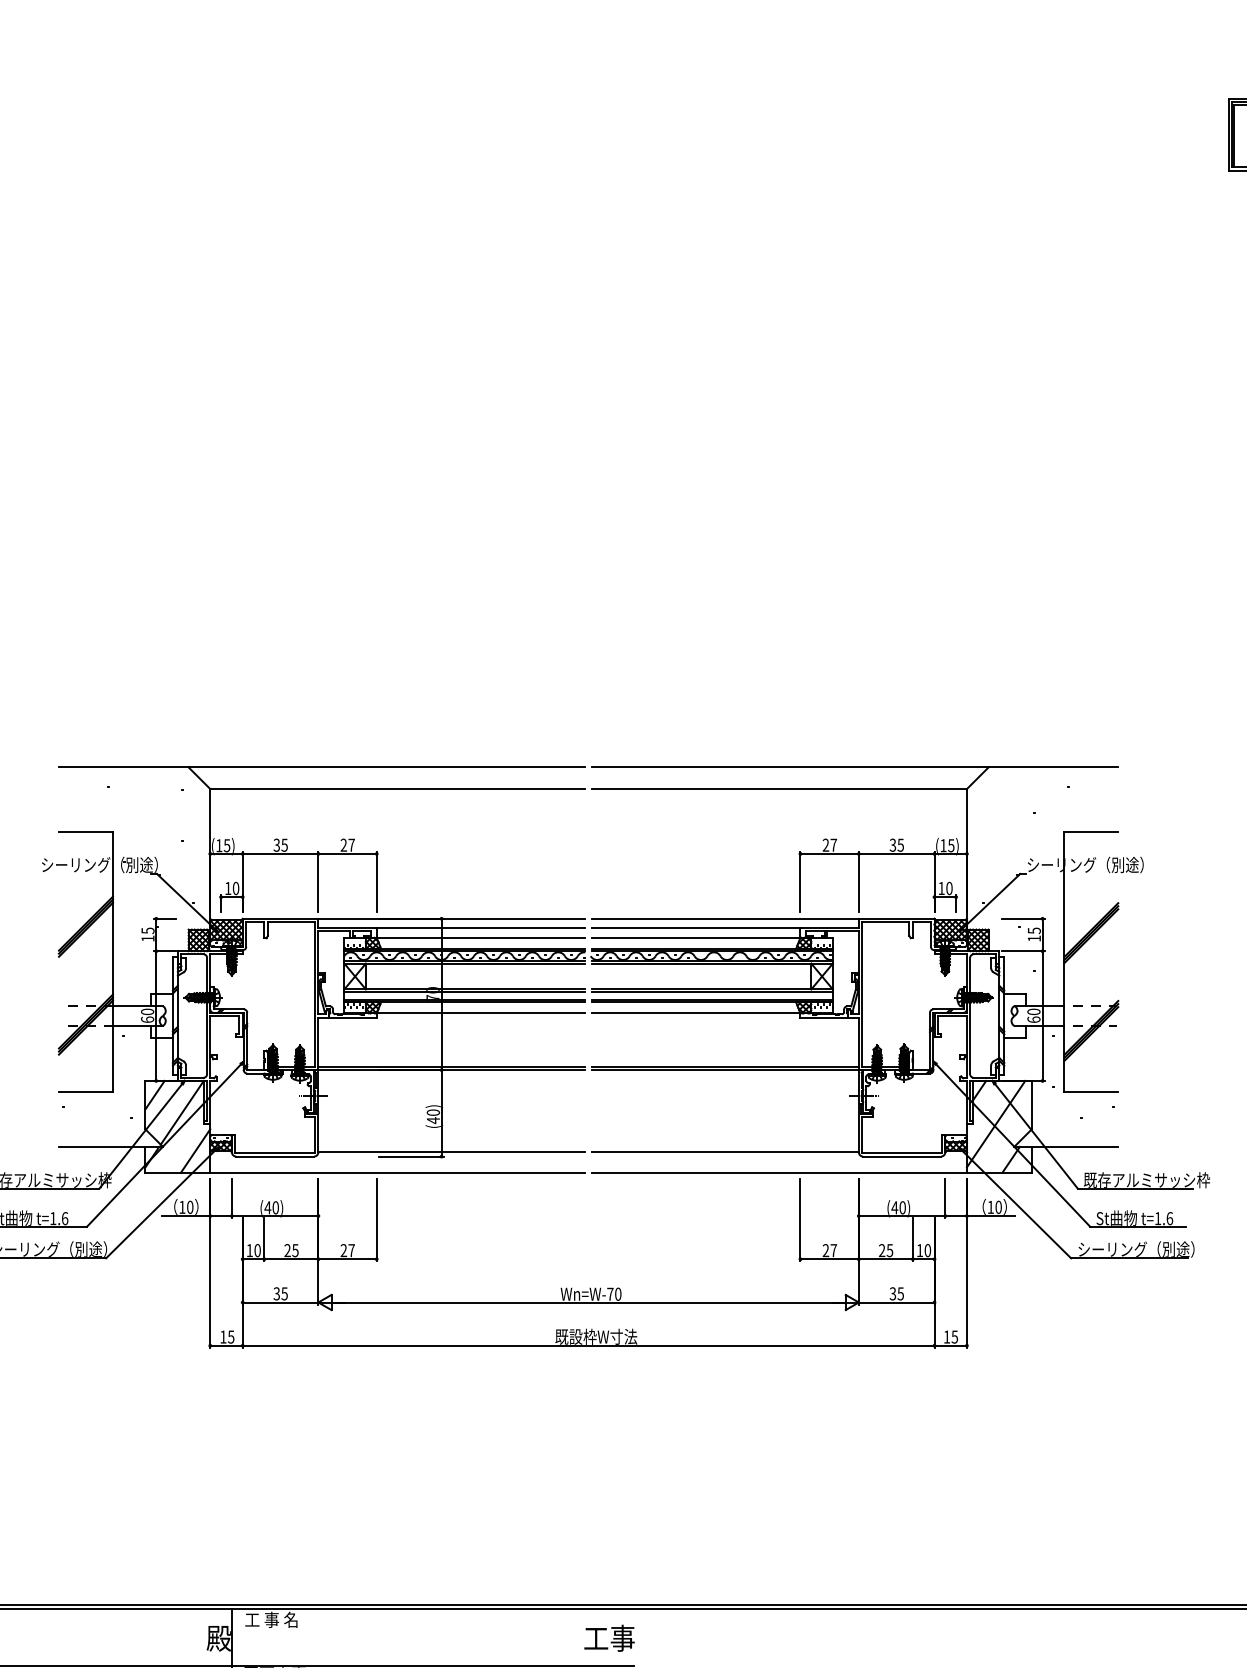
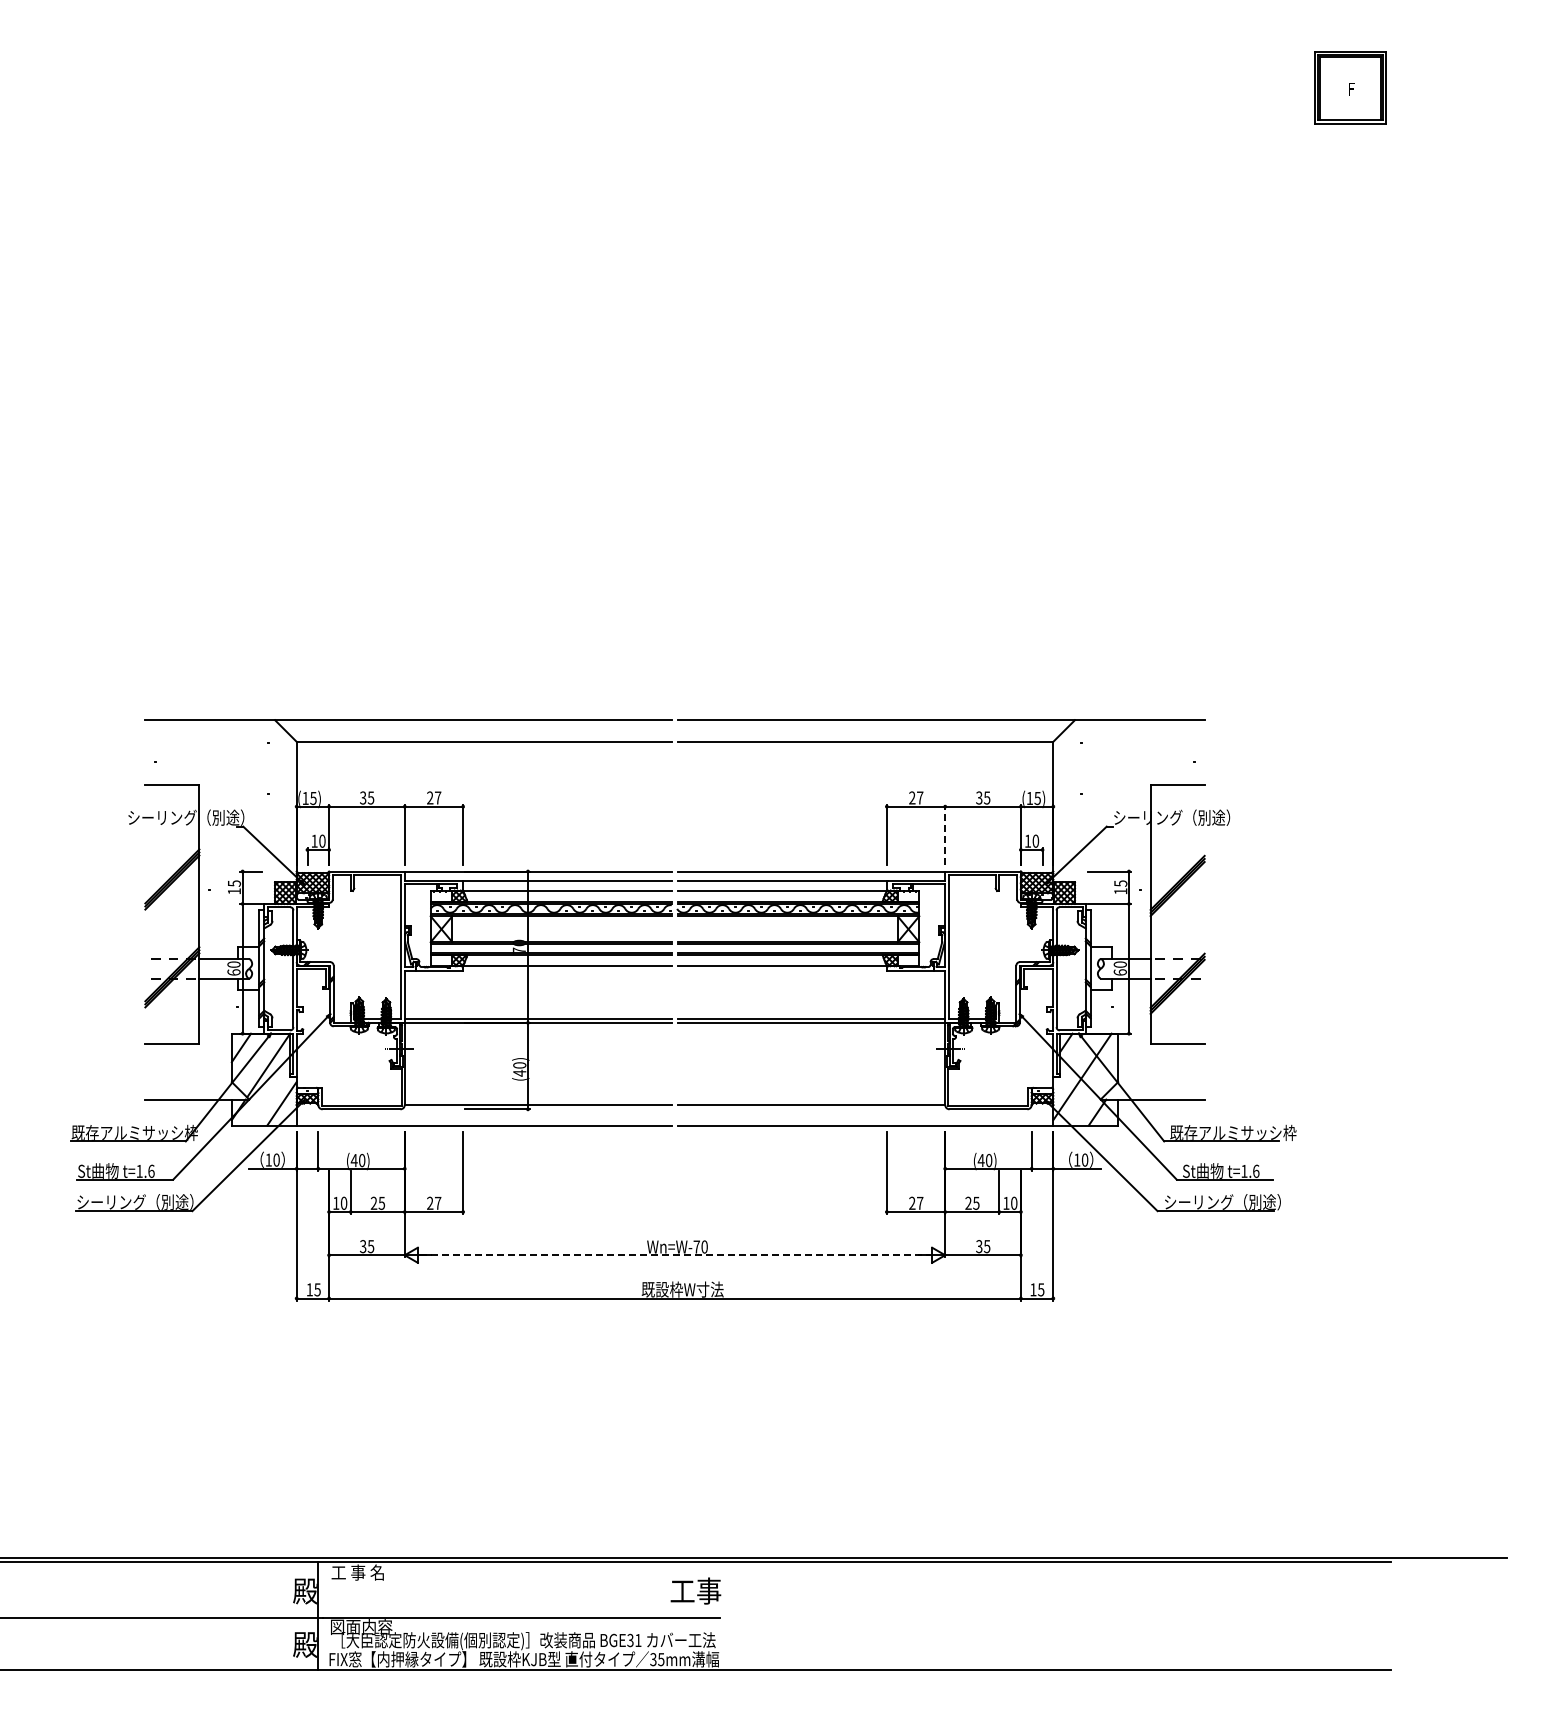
line: (859, 881) -> (945, 834), solid -> dashed
line: (589, 1302) -> (675, 1255), solid -> dashed

